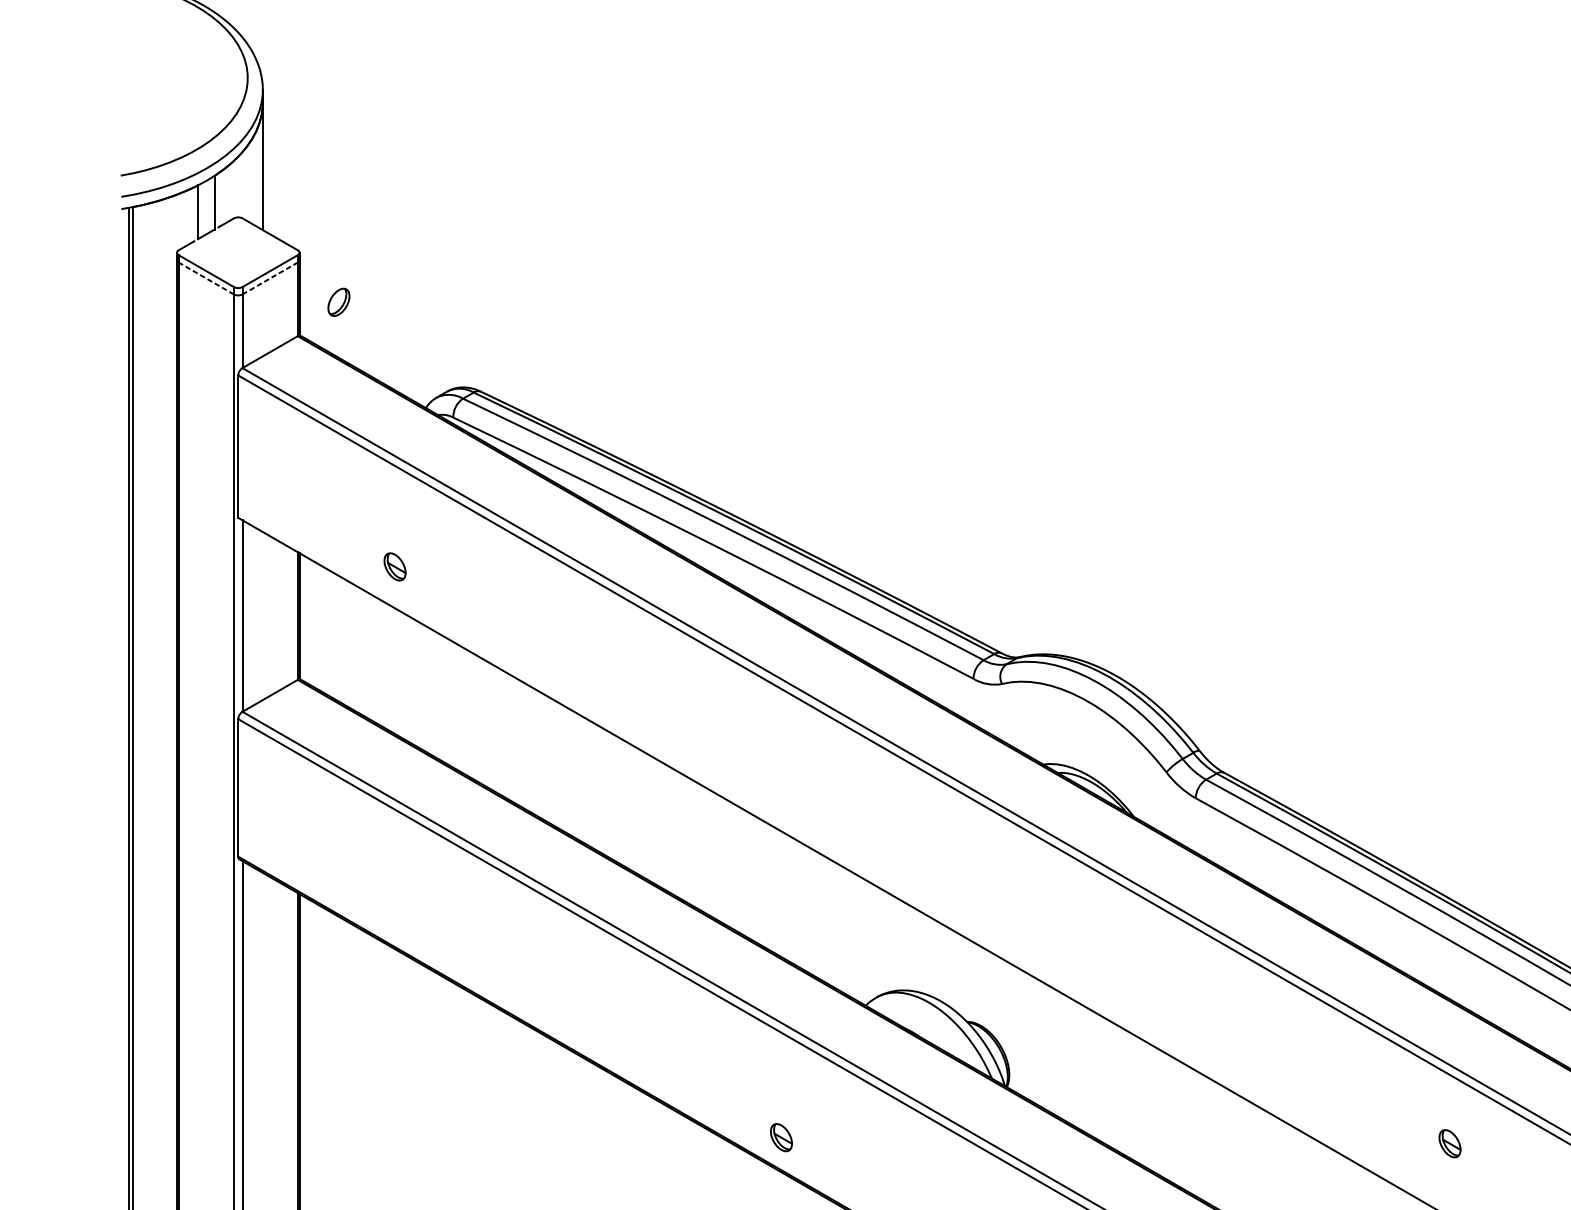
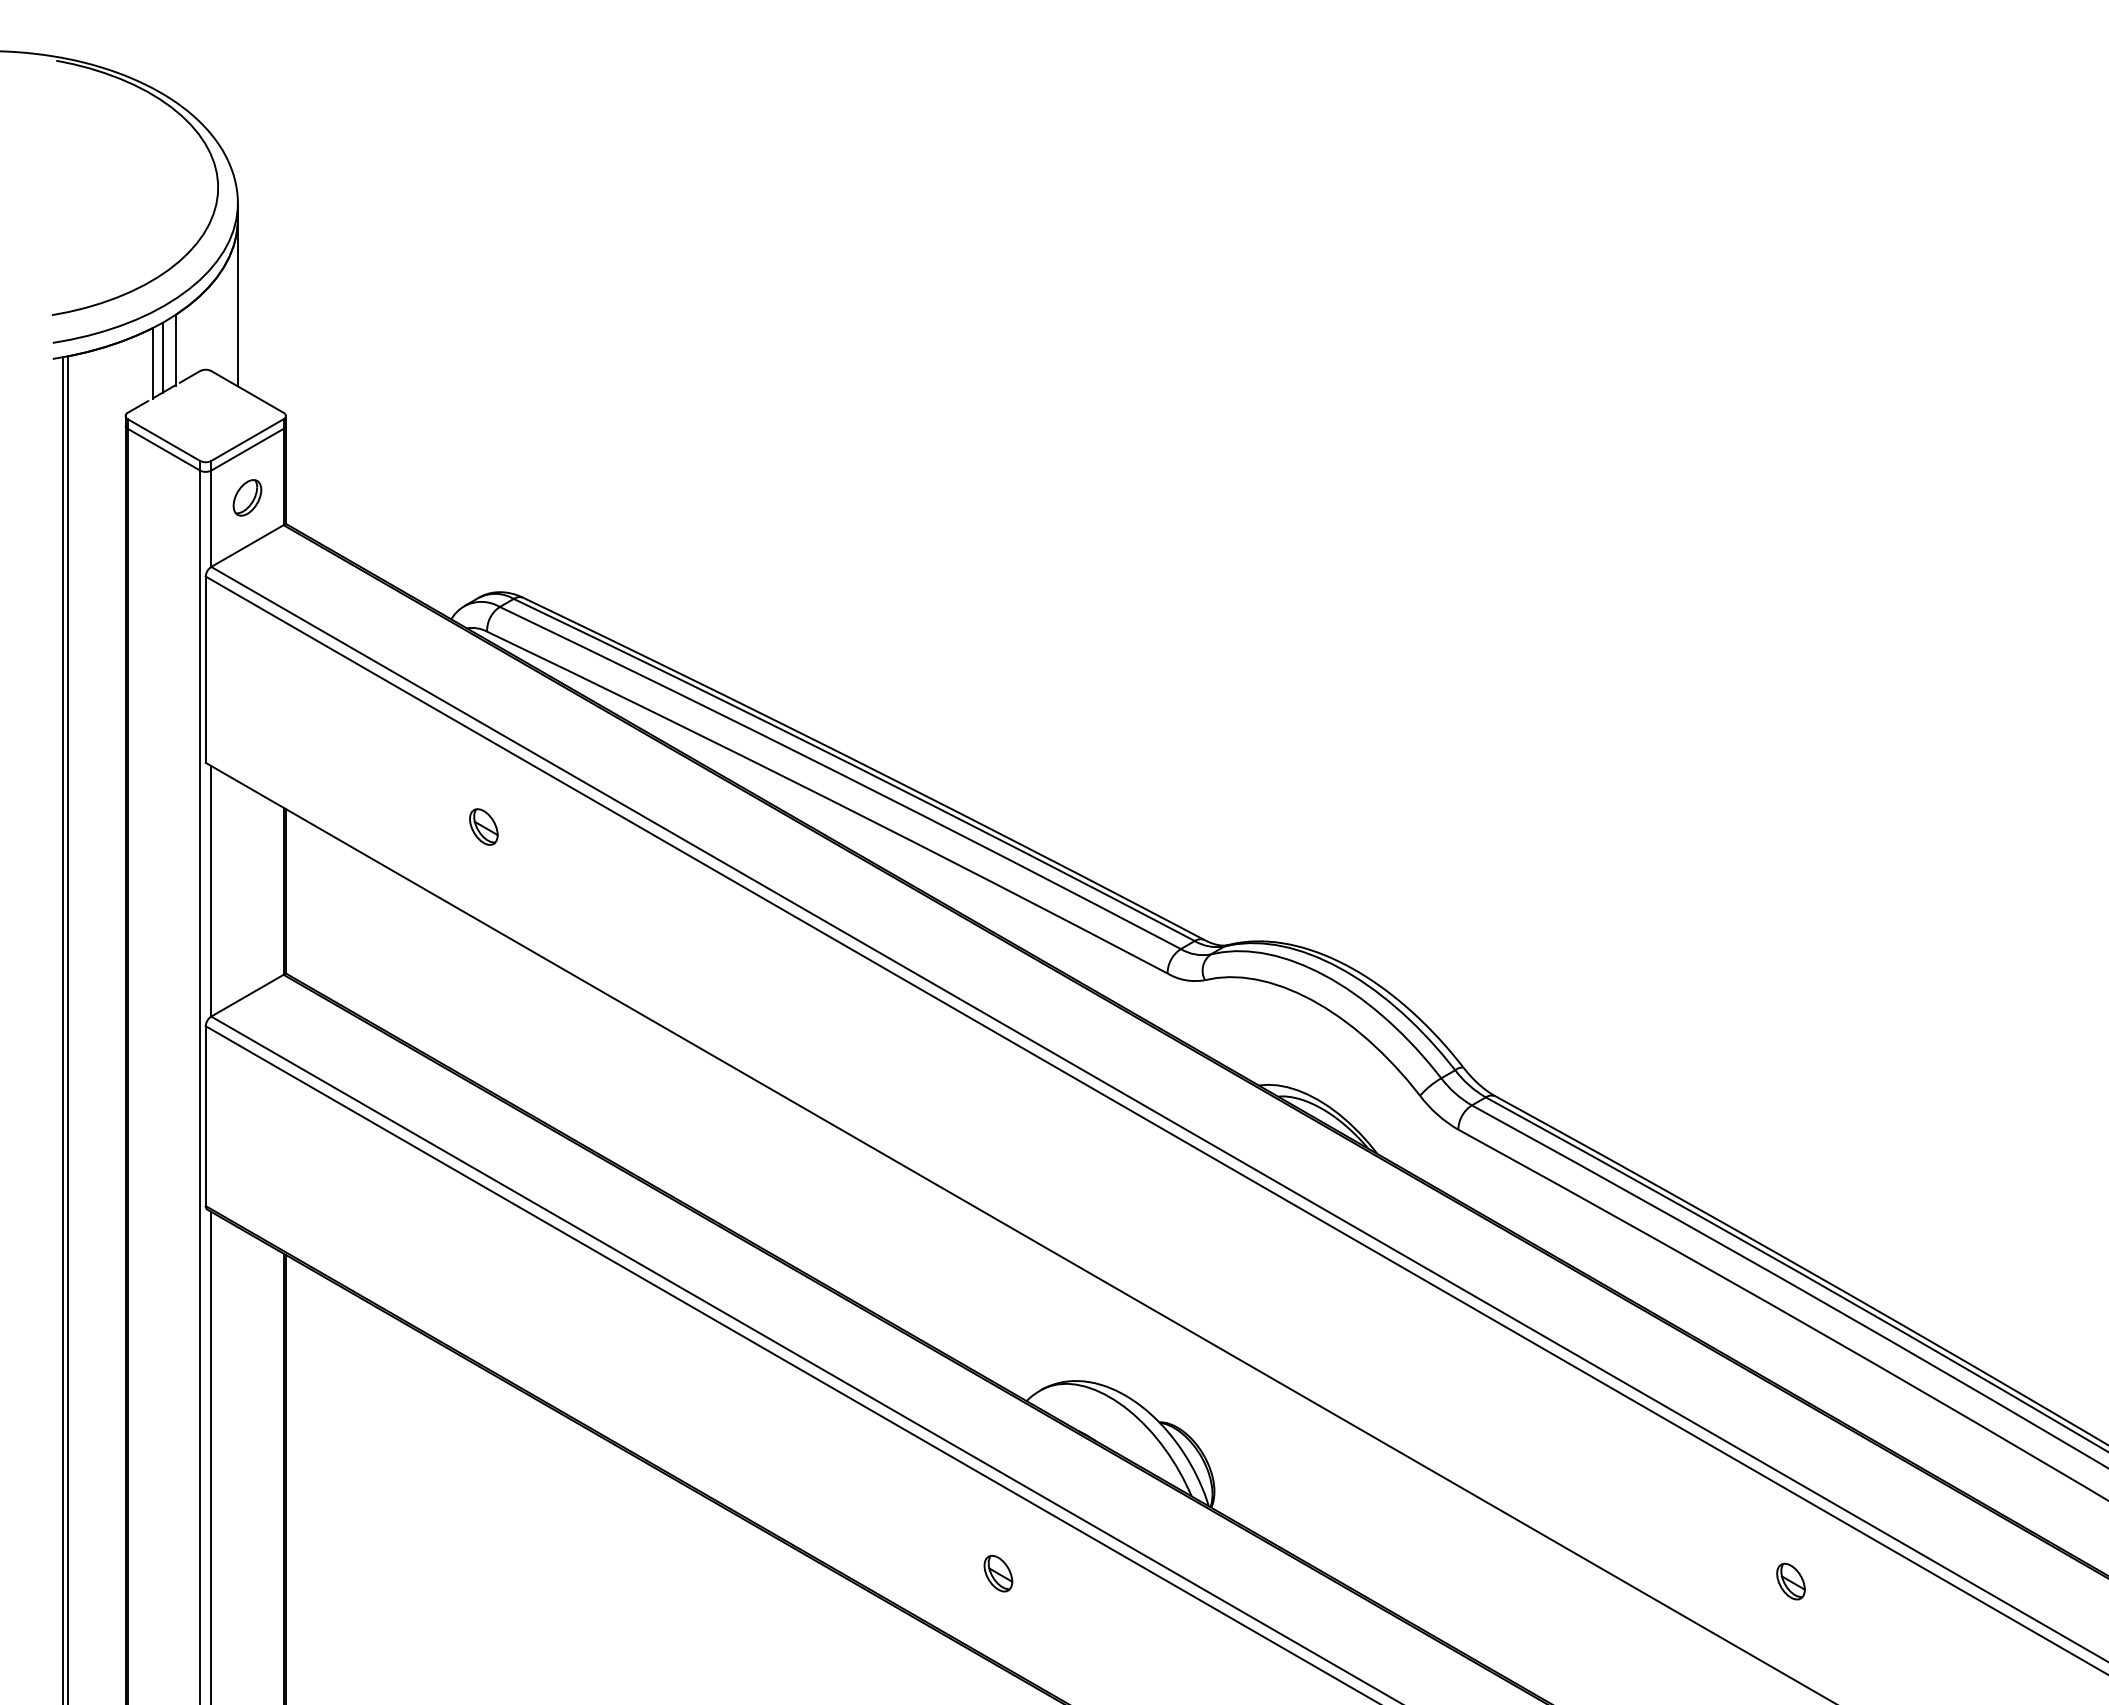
line: (205, 208) -> (163, 357), added
line: (206, 278) -> (164, 449), dashed -> solid
line: (270, 278) -> (247, 449), dashed -> solid
part: (338, 302) -> (247, 497), moved
part: (394, 566) -> (483, 826), moved
part: (781, 1137) -> (998, 1573), moved

